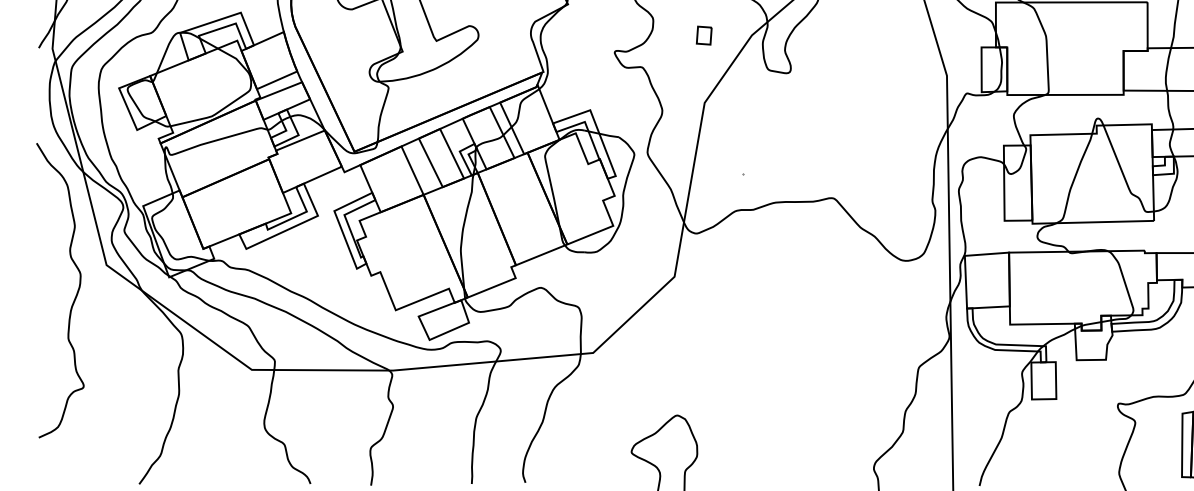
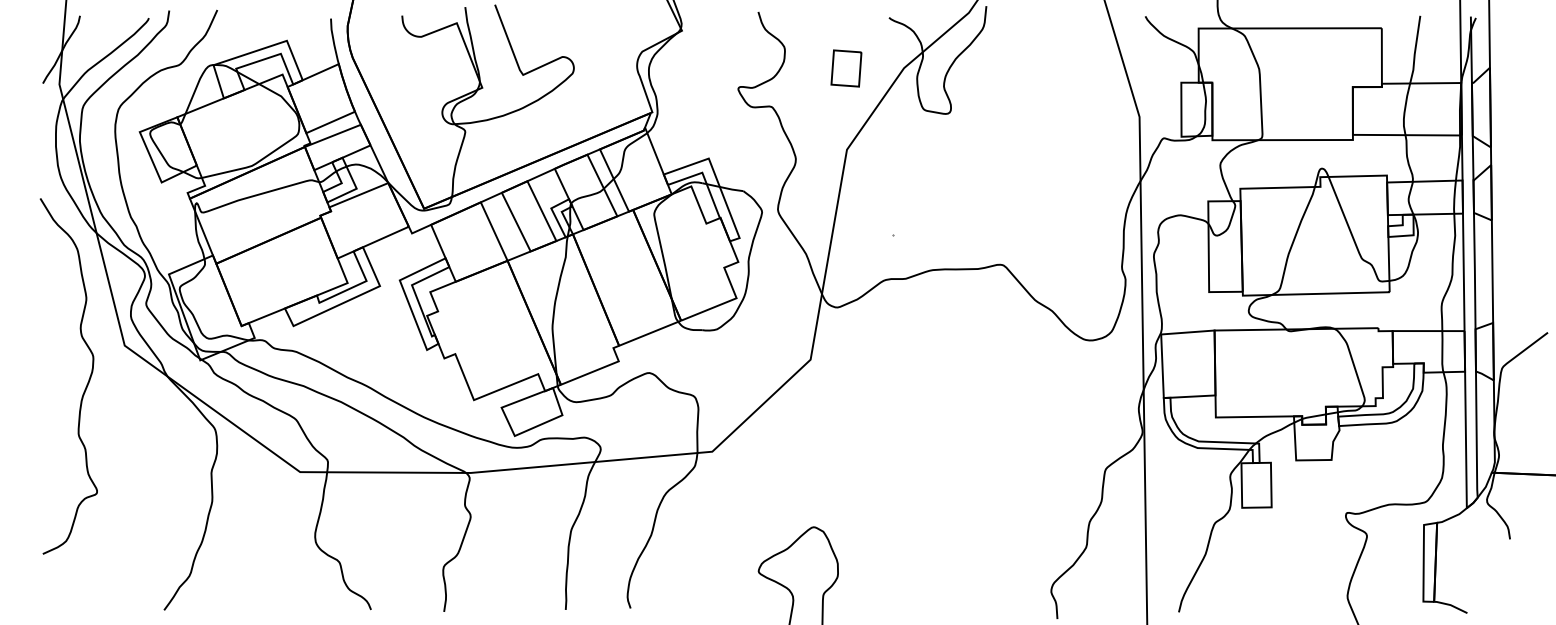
part: (704, 35) -> (846, 68), size x1.67

